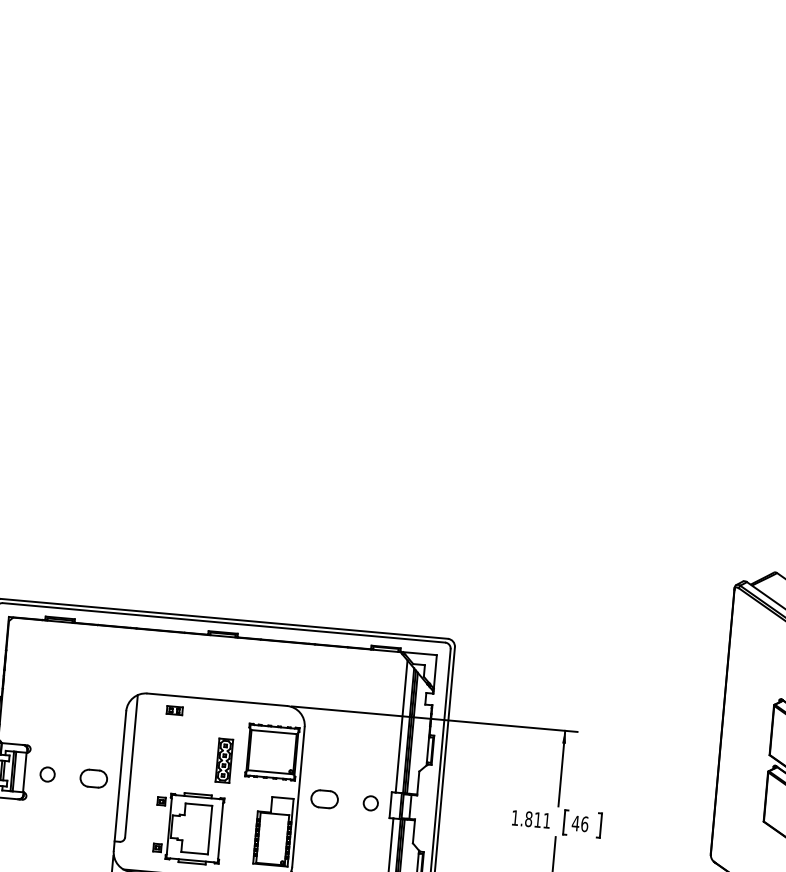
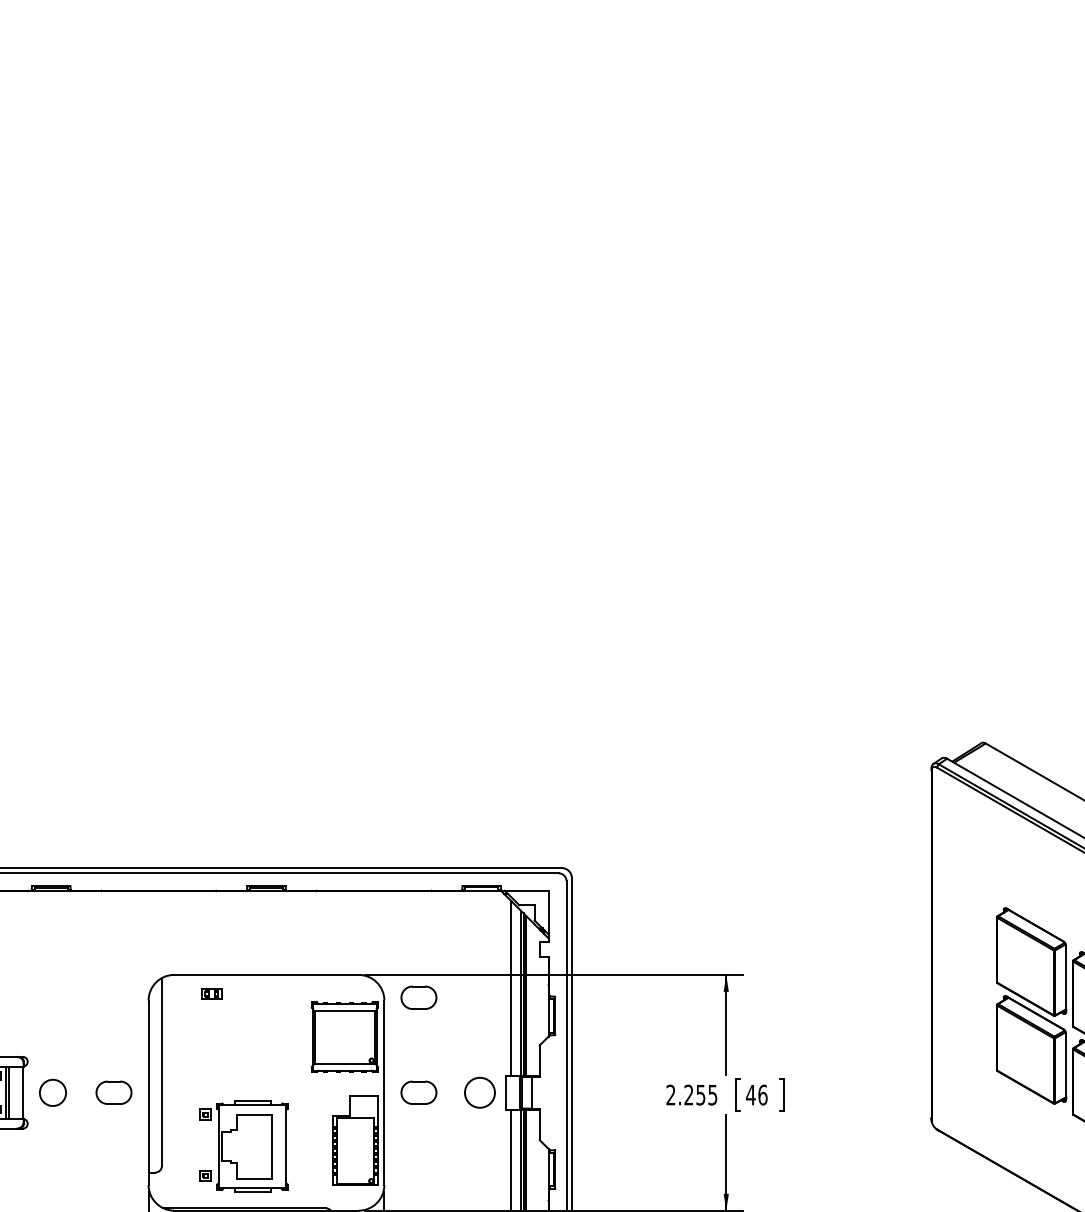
part: (330, 727) -> (418, 997), added
part: (223, 761) -> (282, 1054), removed
circle: (47, 774) -> (52, 1092), size x1.4
circle: (370, 803) -> (479, 1092), size x1.6
text: (530, 818) -> (691, 1094), 1.811 -> 2.255

